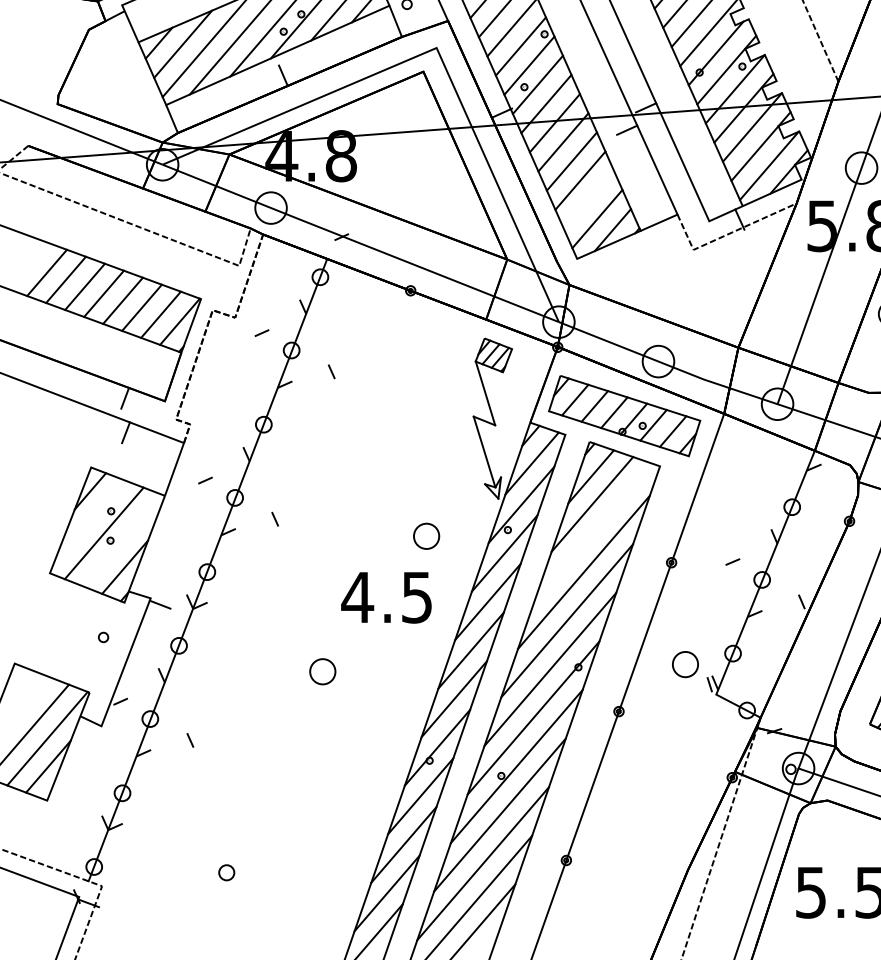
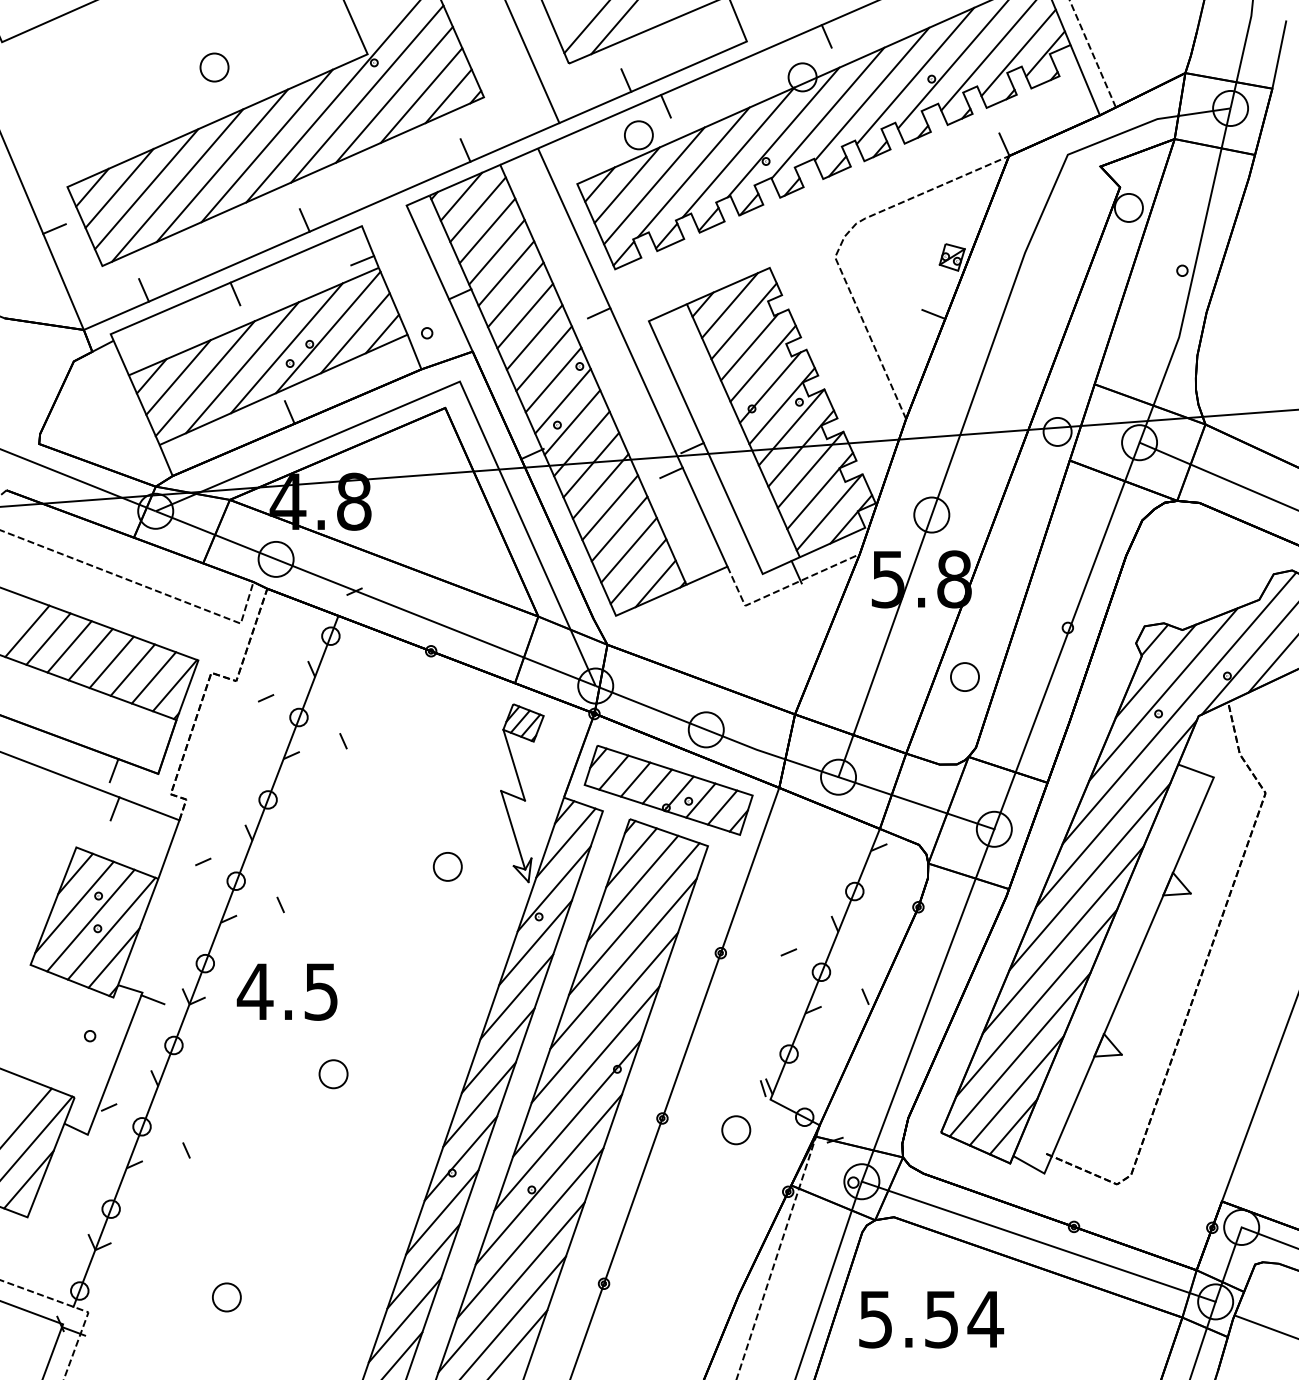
line: (588, 200) -> (628, 550), added
line: (89, 521) -> (74, 907), added
line: (593, 531) -> (634, 918), added
part: (426, 535) -> (447, 866), moved
line: (122, 540) -> (111, 928), added
text: (385, 597) -> (286, 991), moved
part: (685, 664) -> (736, 1130), moved
part: (226, 872) -> (226, 1297), size x1.67

